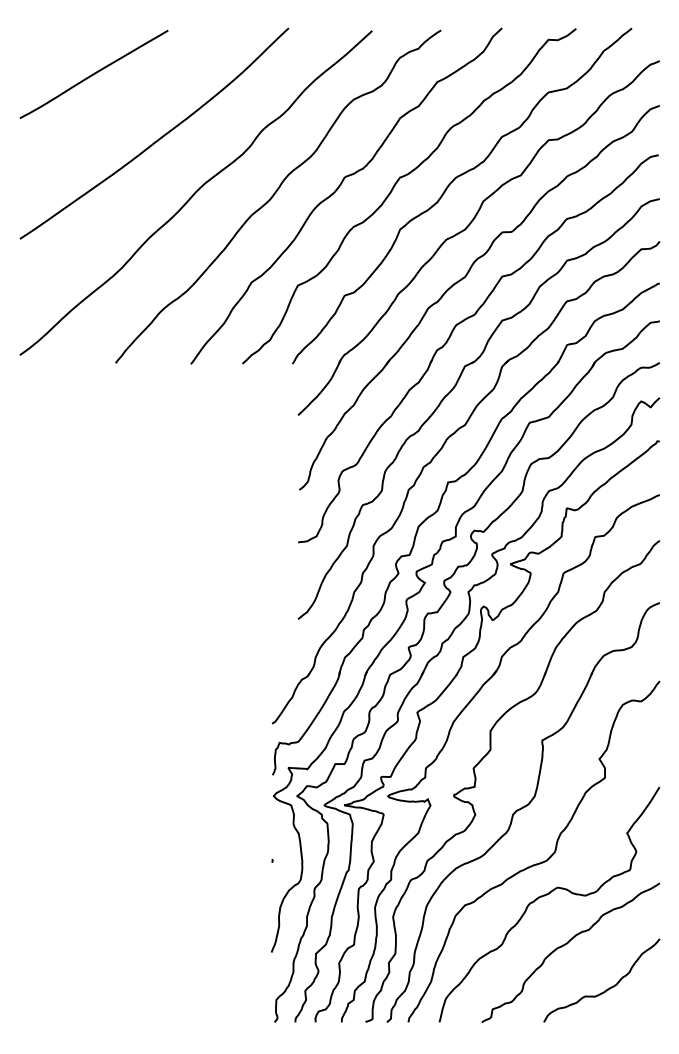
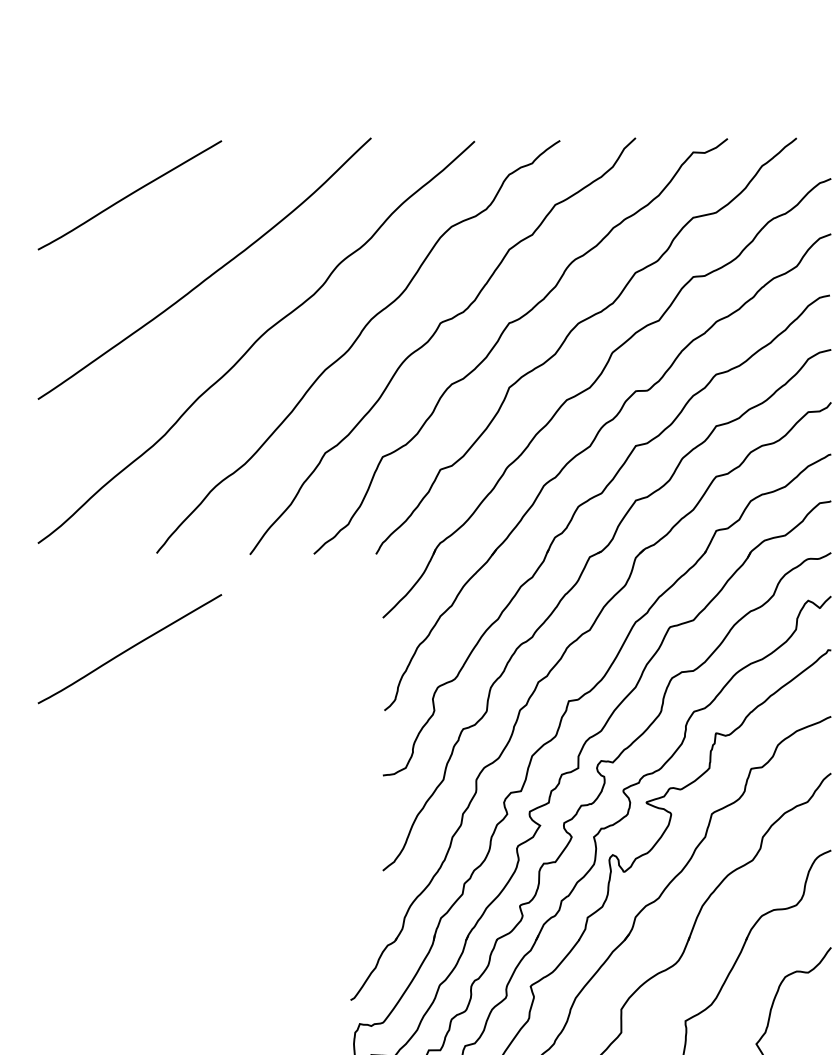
line: (93, 439) -> (129, 647), added

